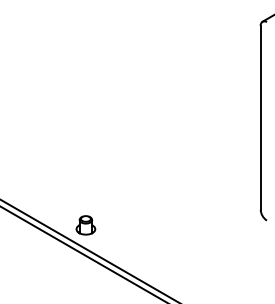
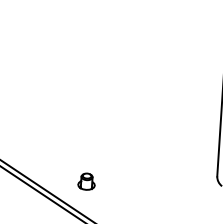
part: (85, 225) -> (86, 181), moved

